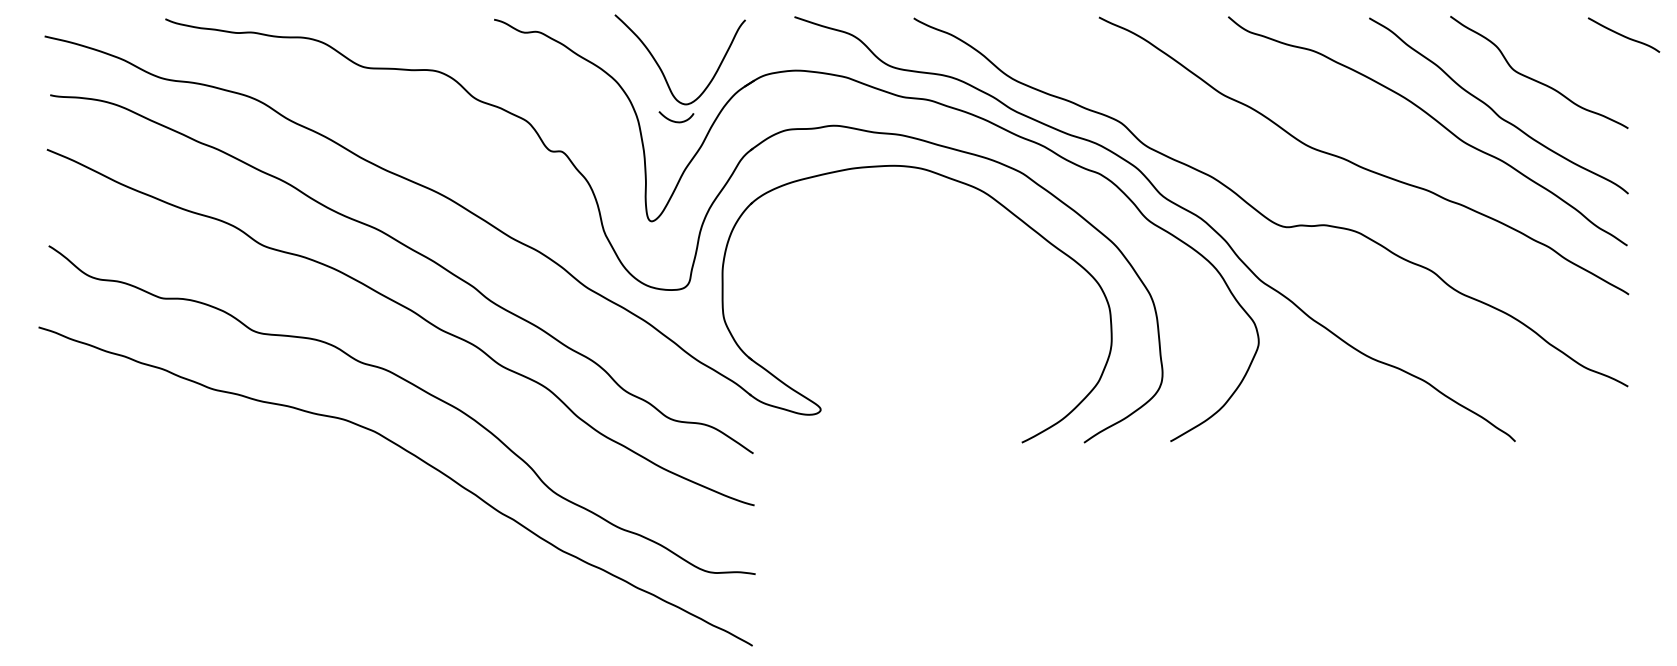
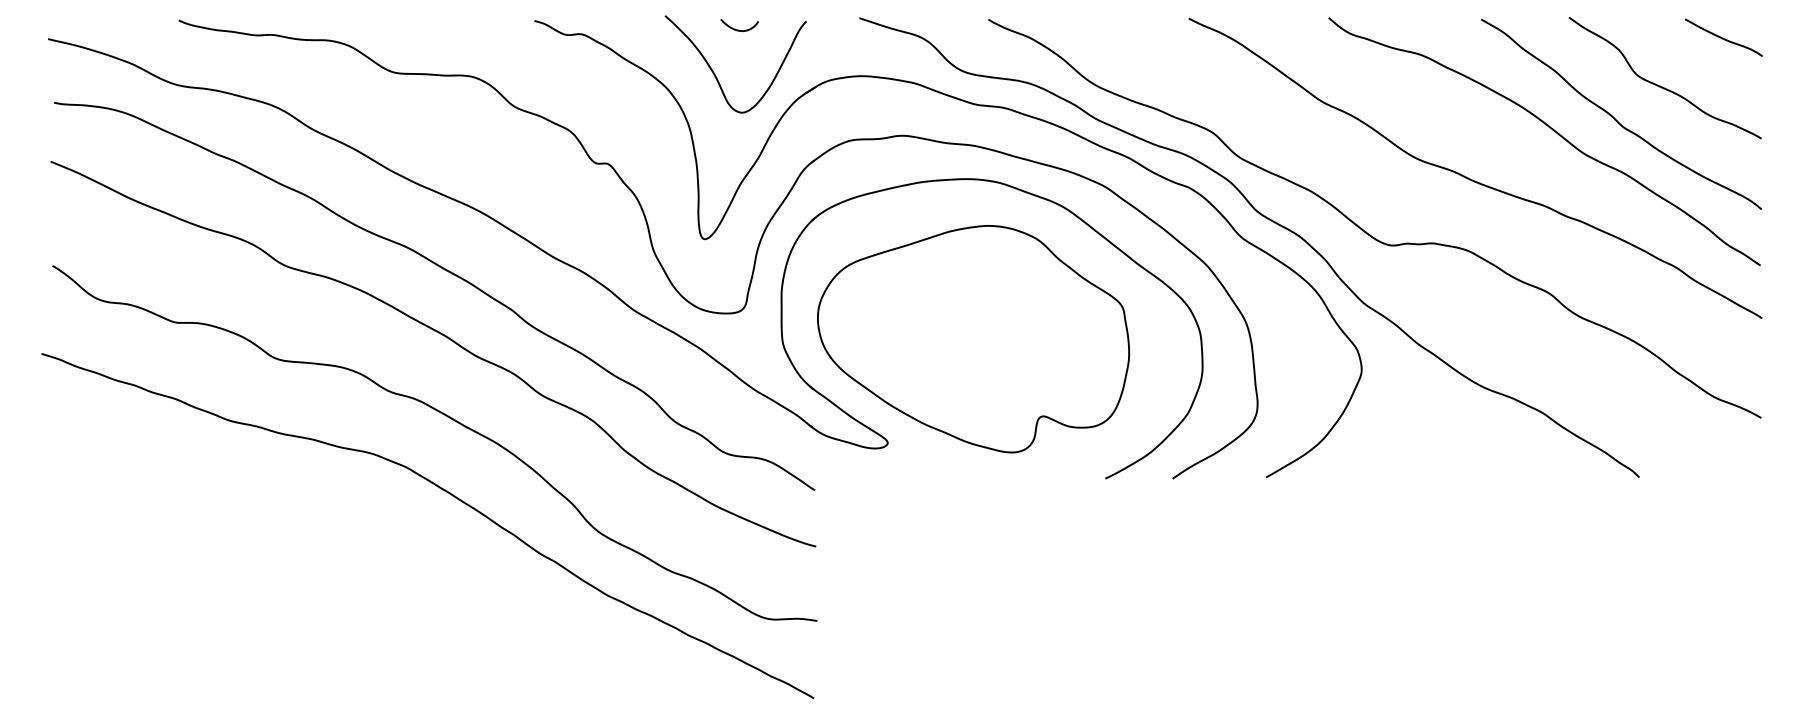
curve: (1623, 34) -> (1723, 37), moved
curve: (675, 120) -> (738, 29), moved
part: (899, 314) -> (973, 339), added

